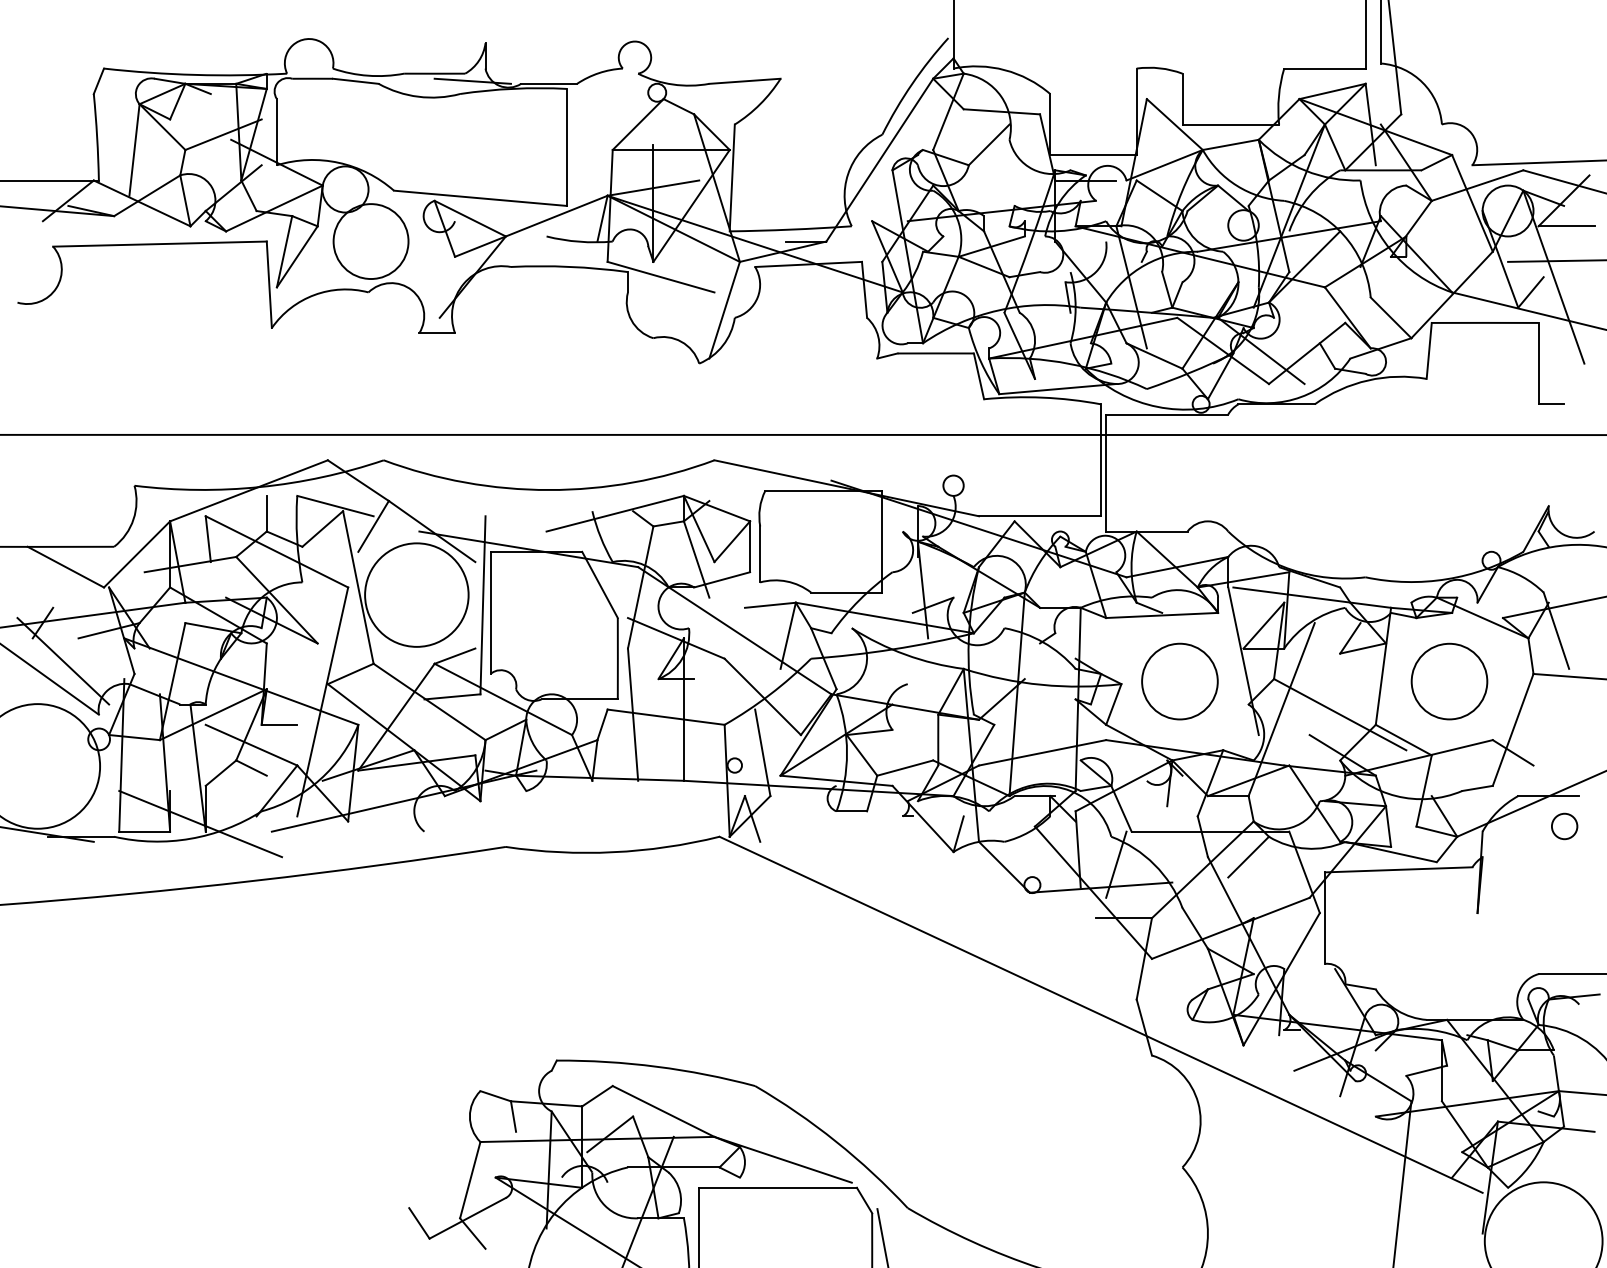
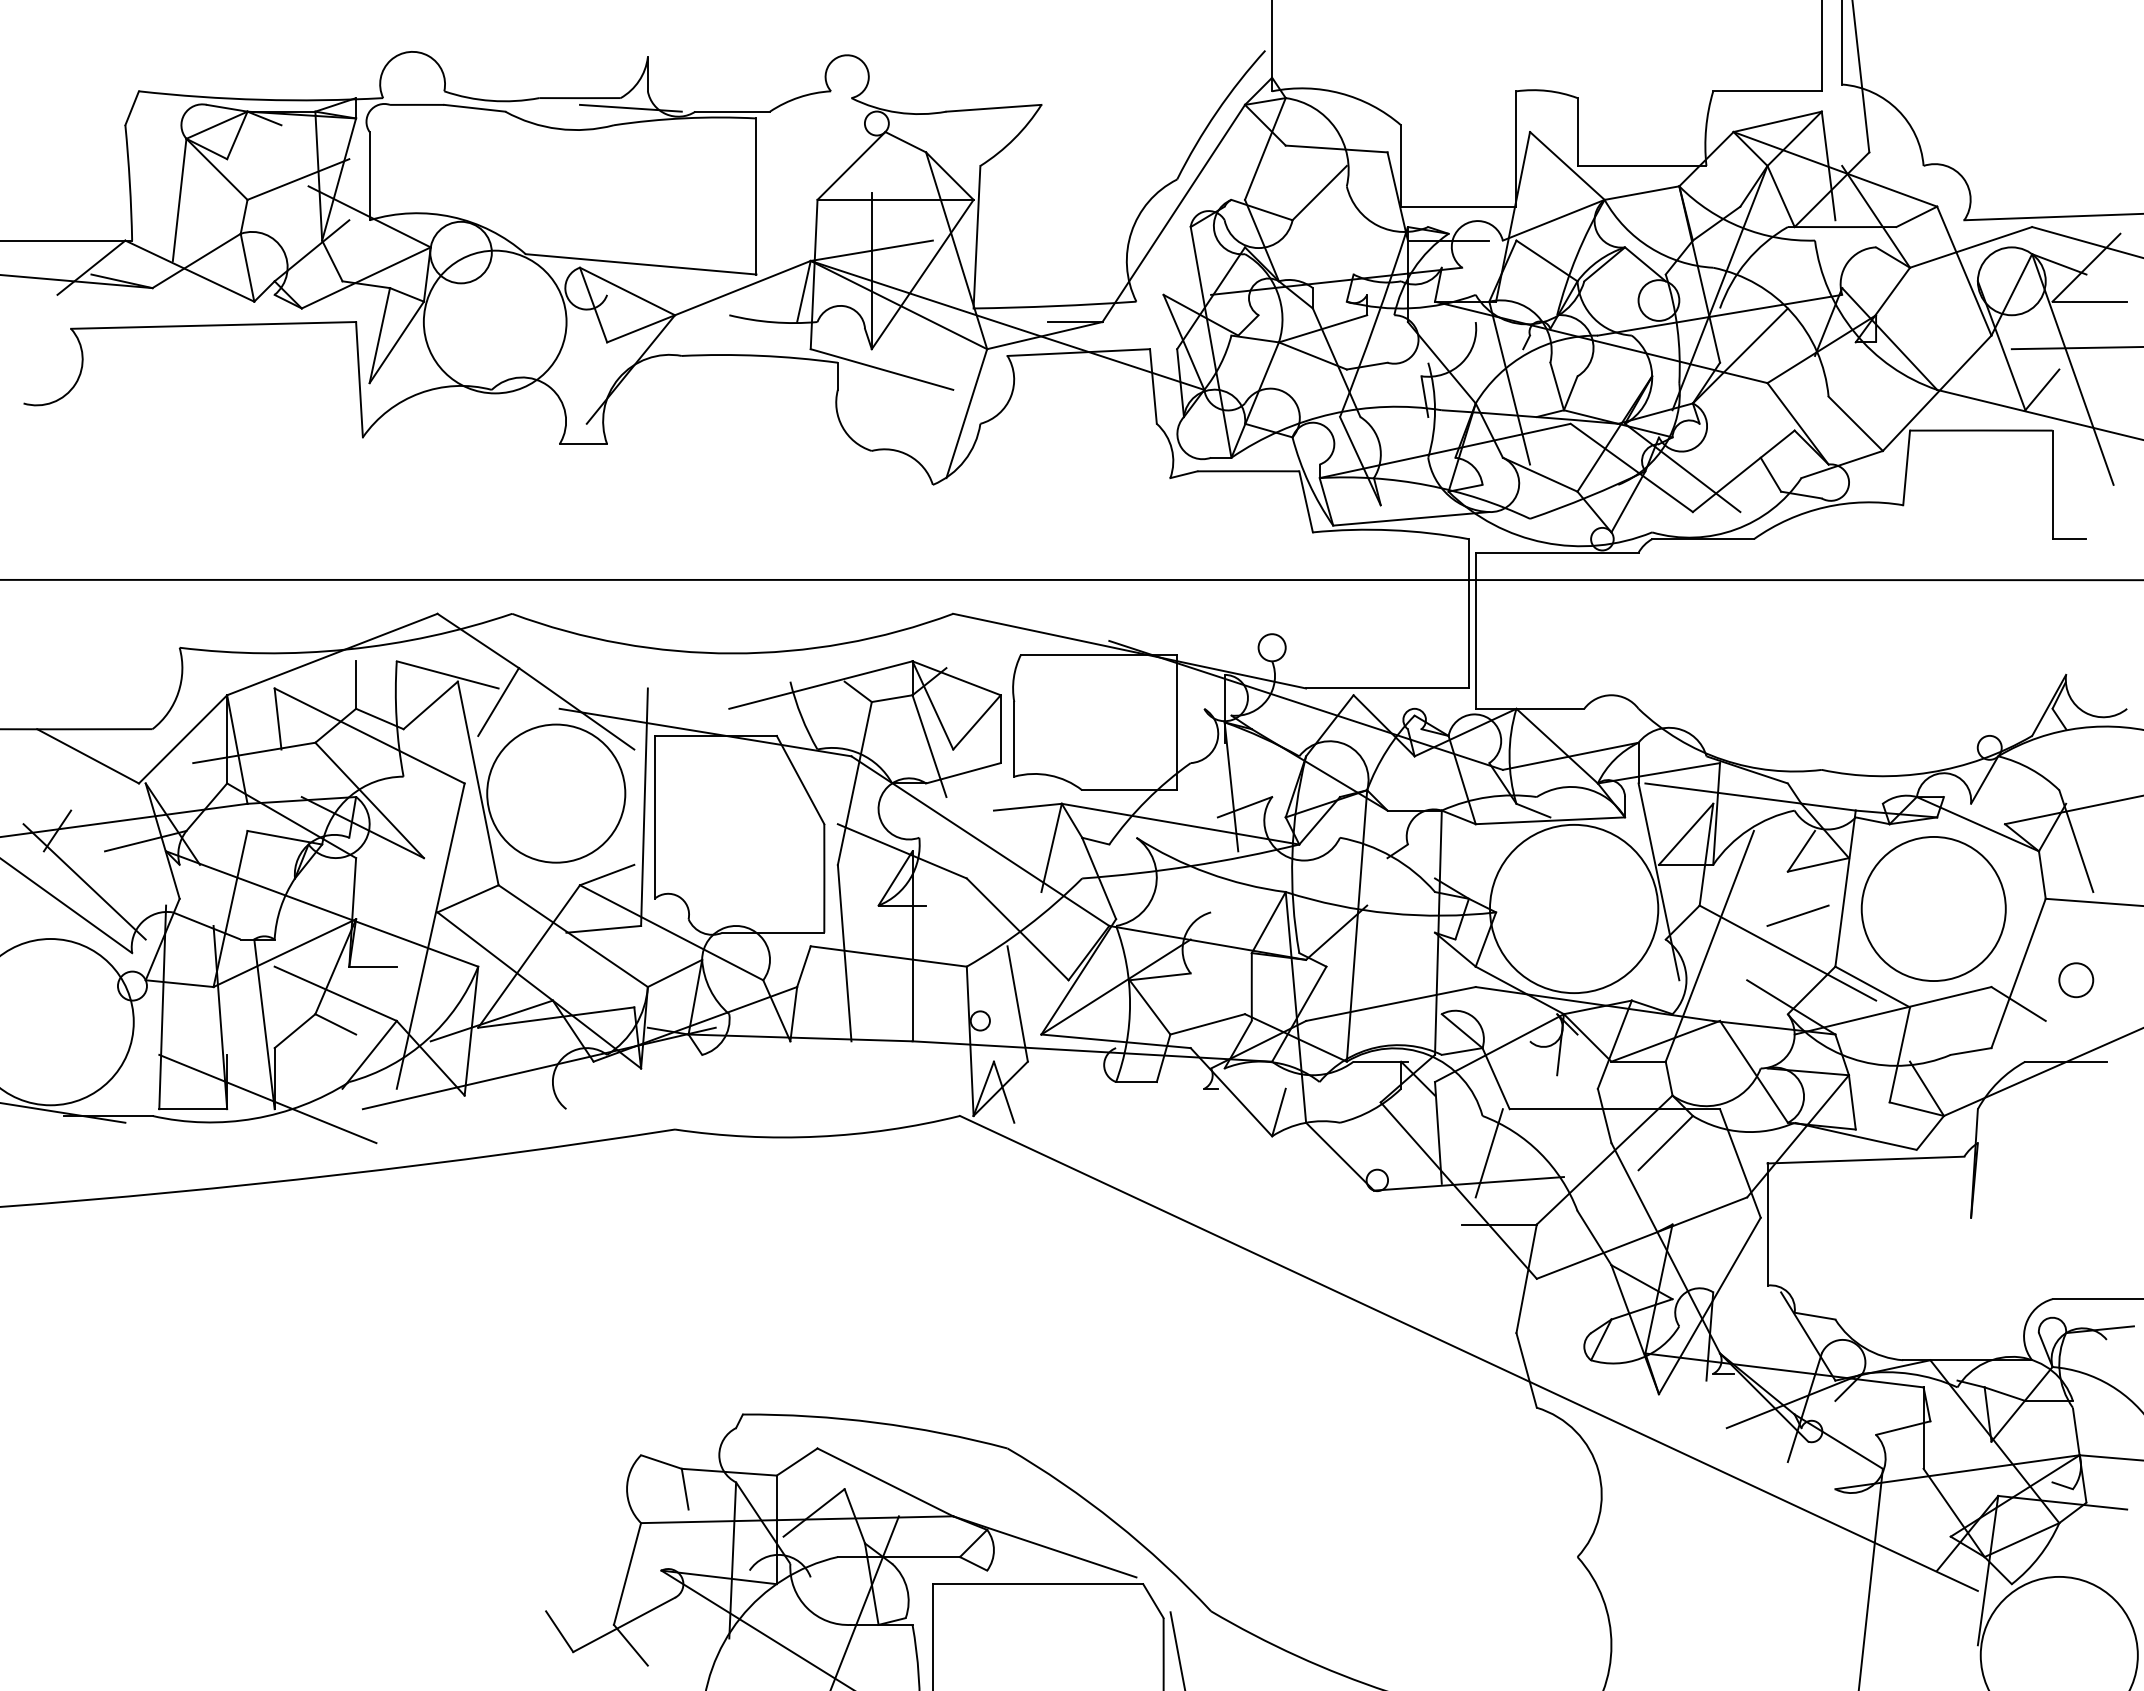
circle: (370, 241) -> (494, 321), size x1.43
circle: (1179, 681) -> (1573, 908), size x1.67
circle: (1449, 681) -> (1933, 908), size x1.43
line: (1347, 686) -> (1797, 915), added
circle: (1564, 826) -> (2076, 980), moved

